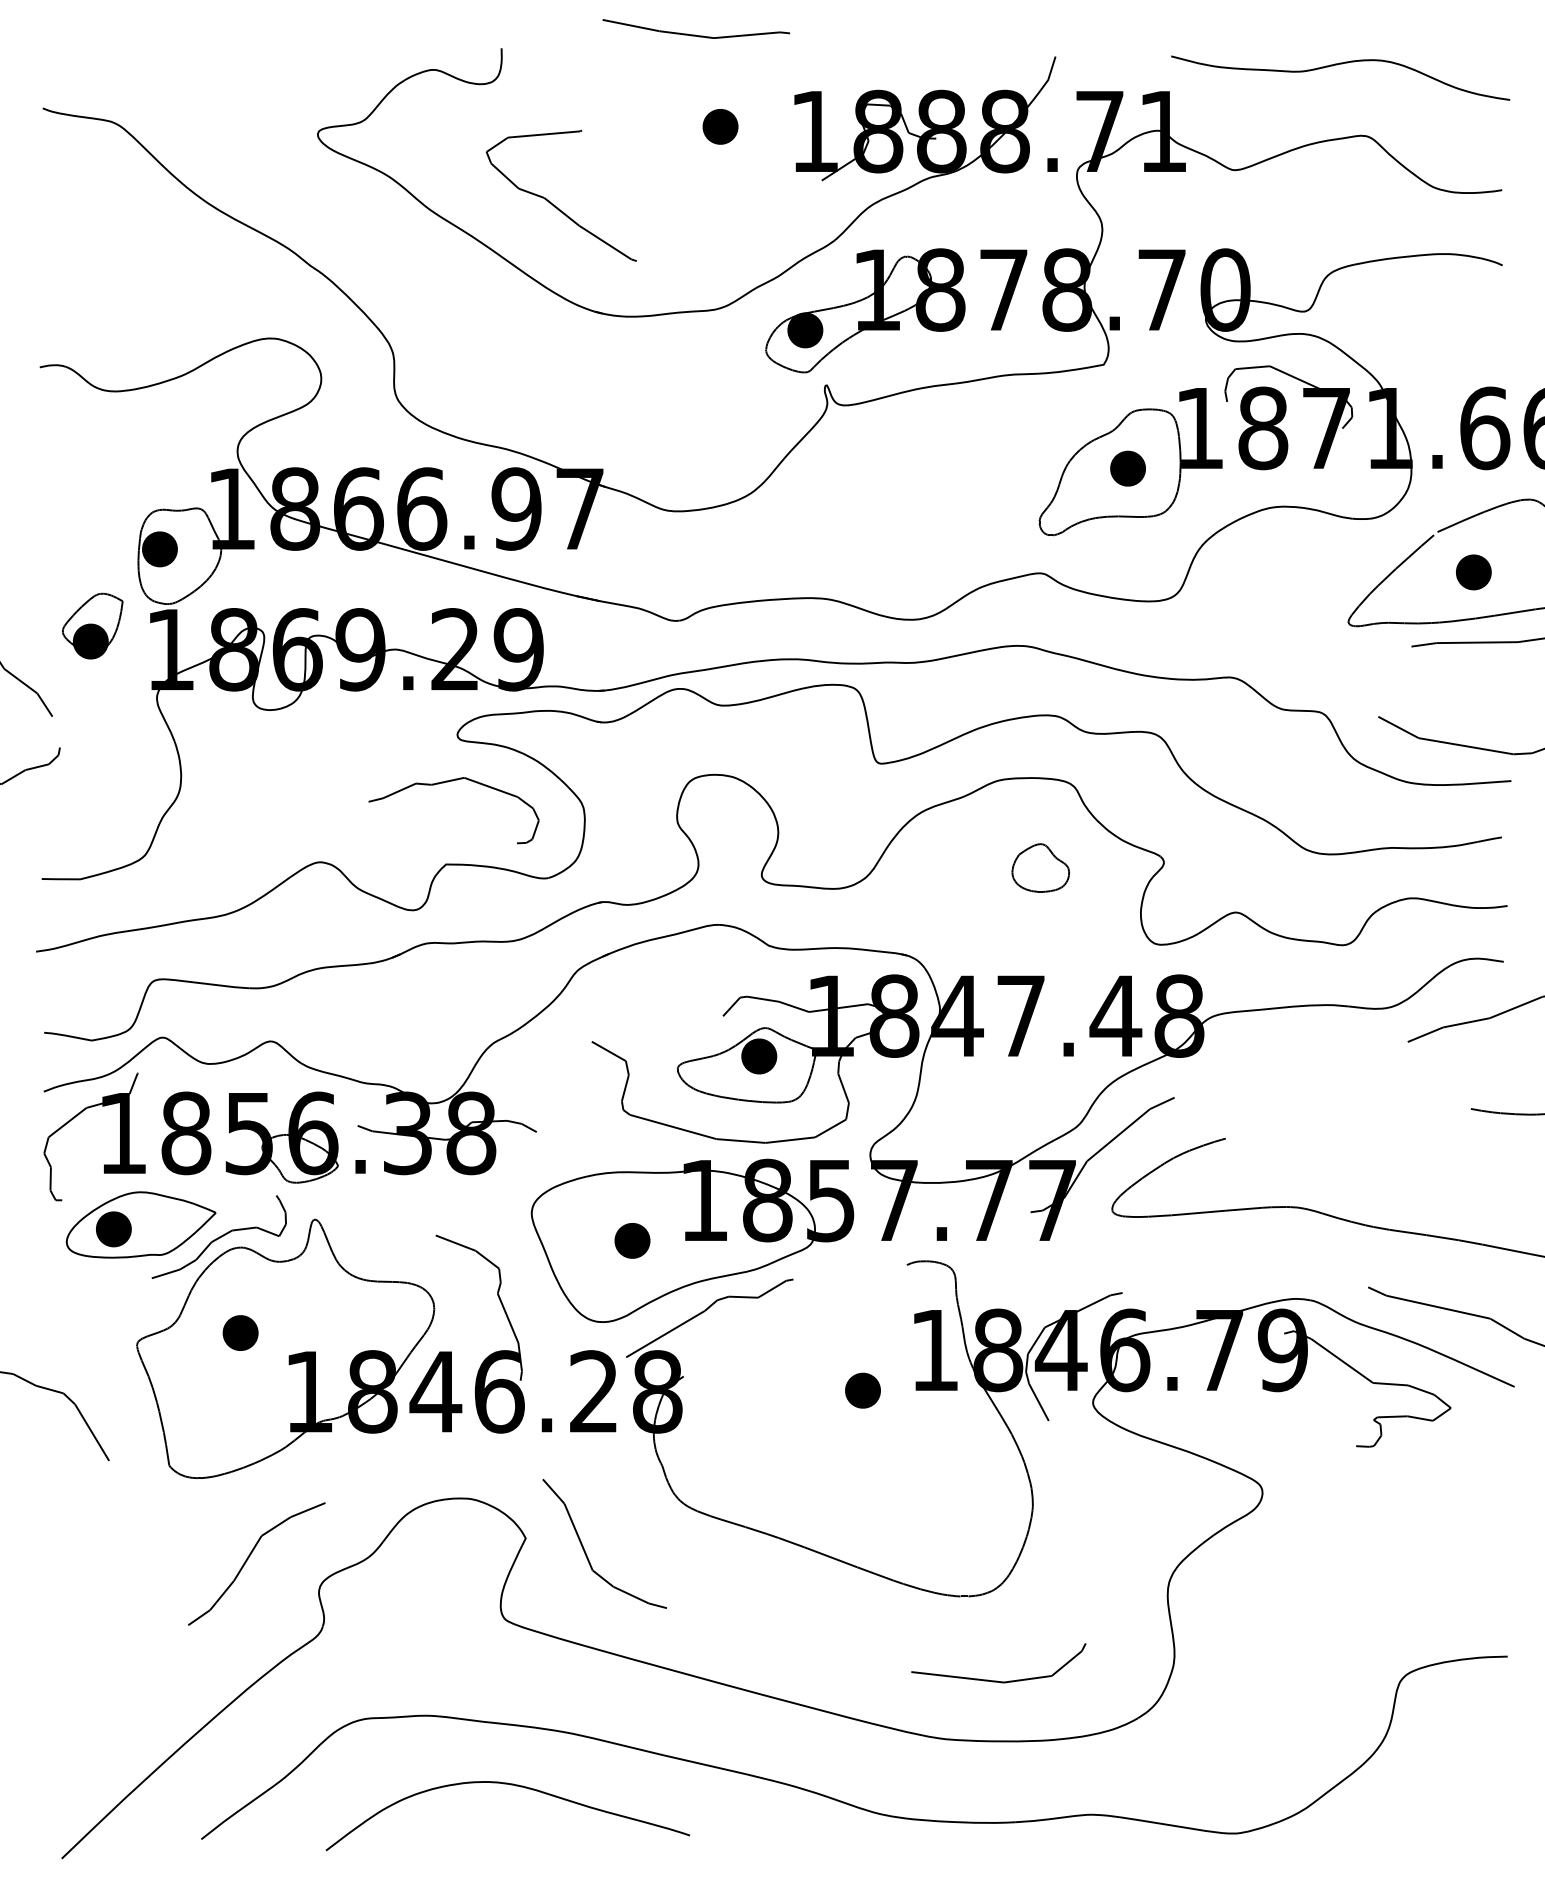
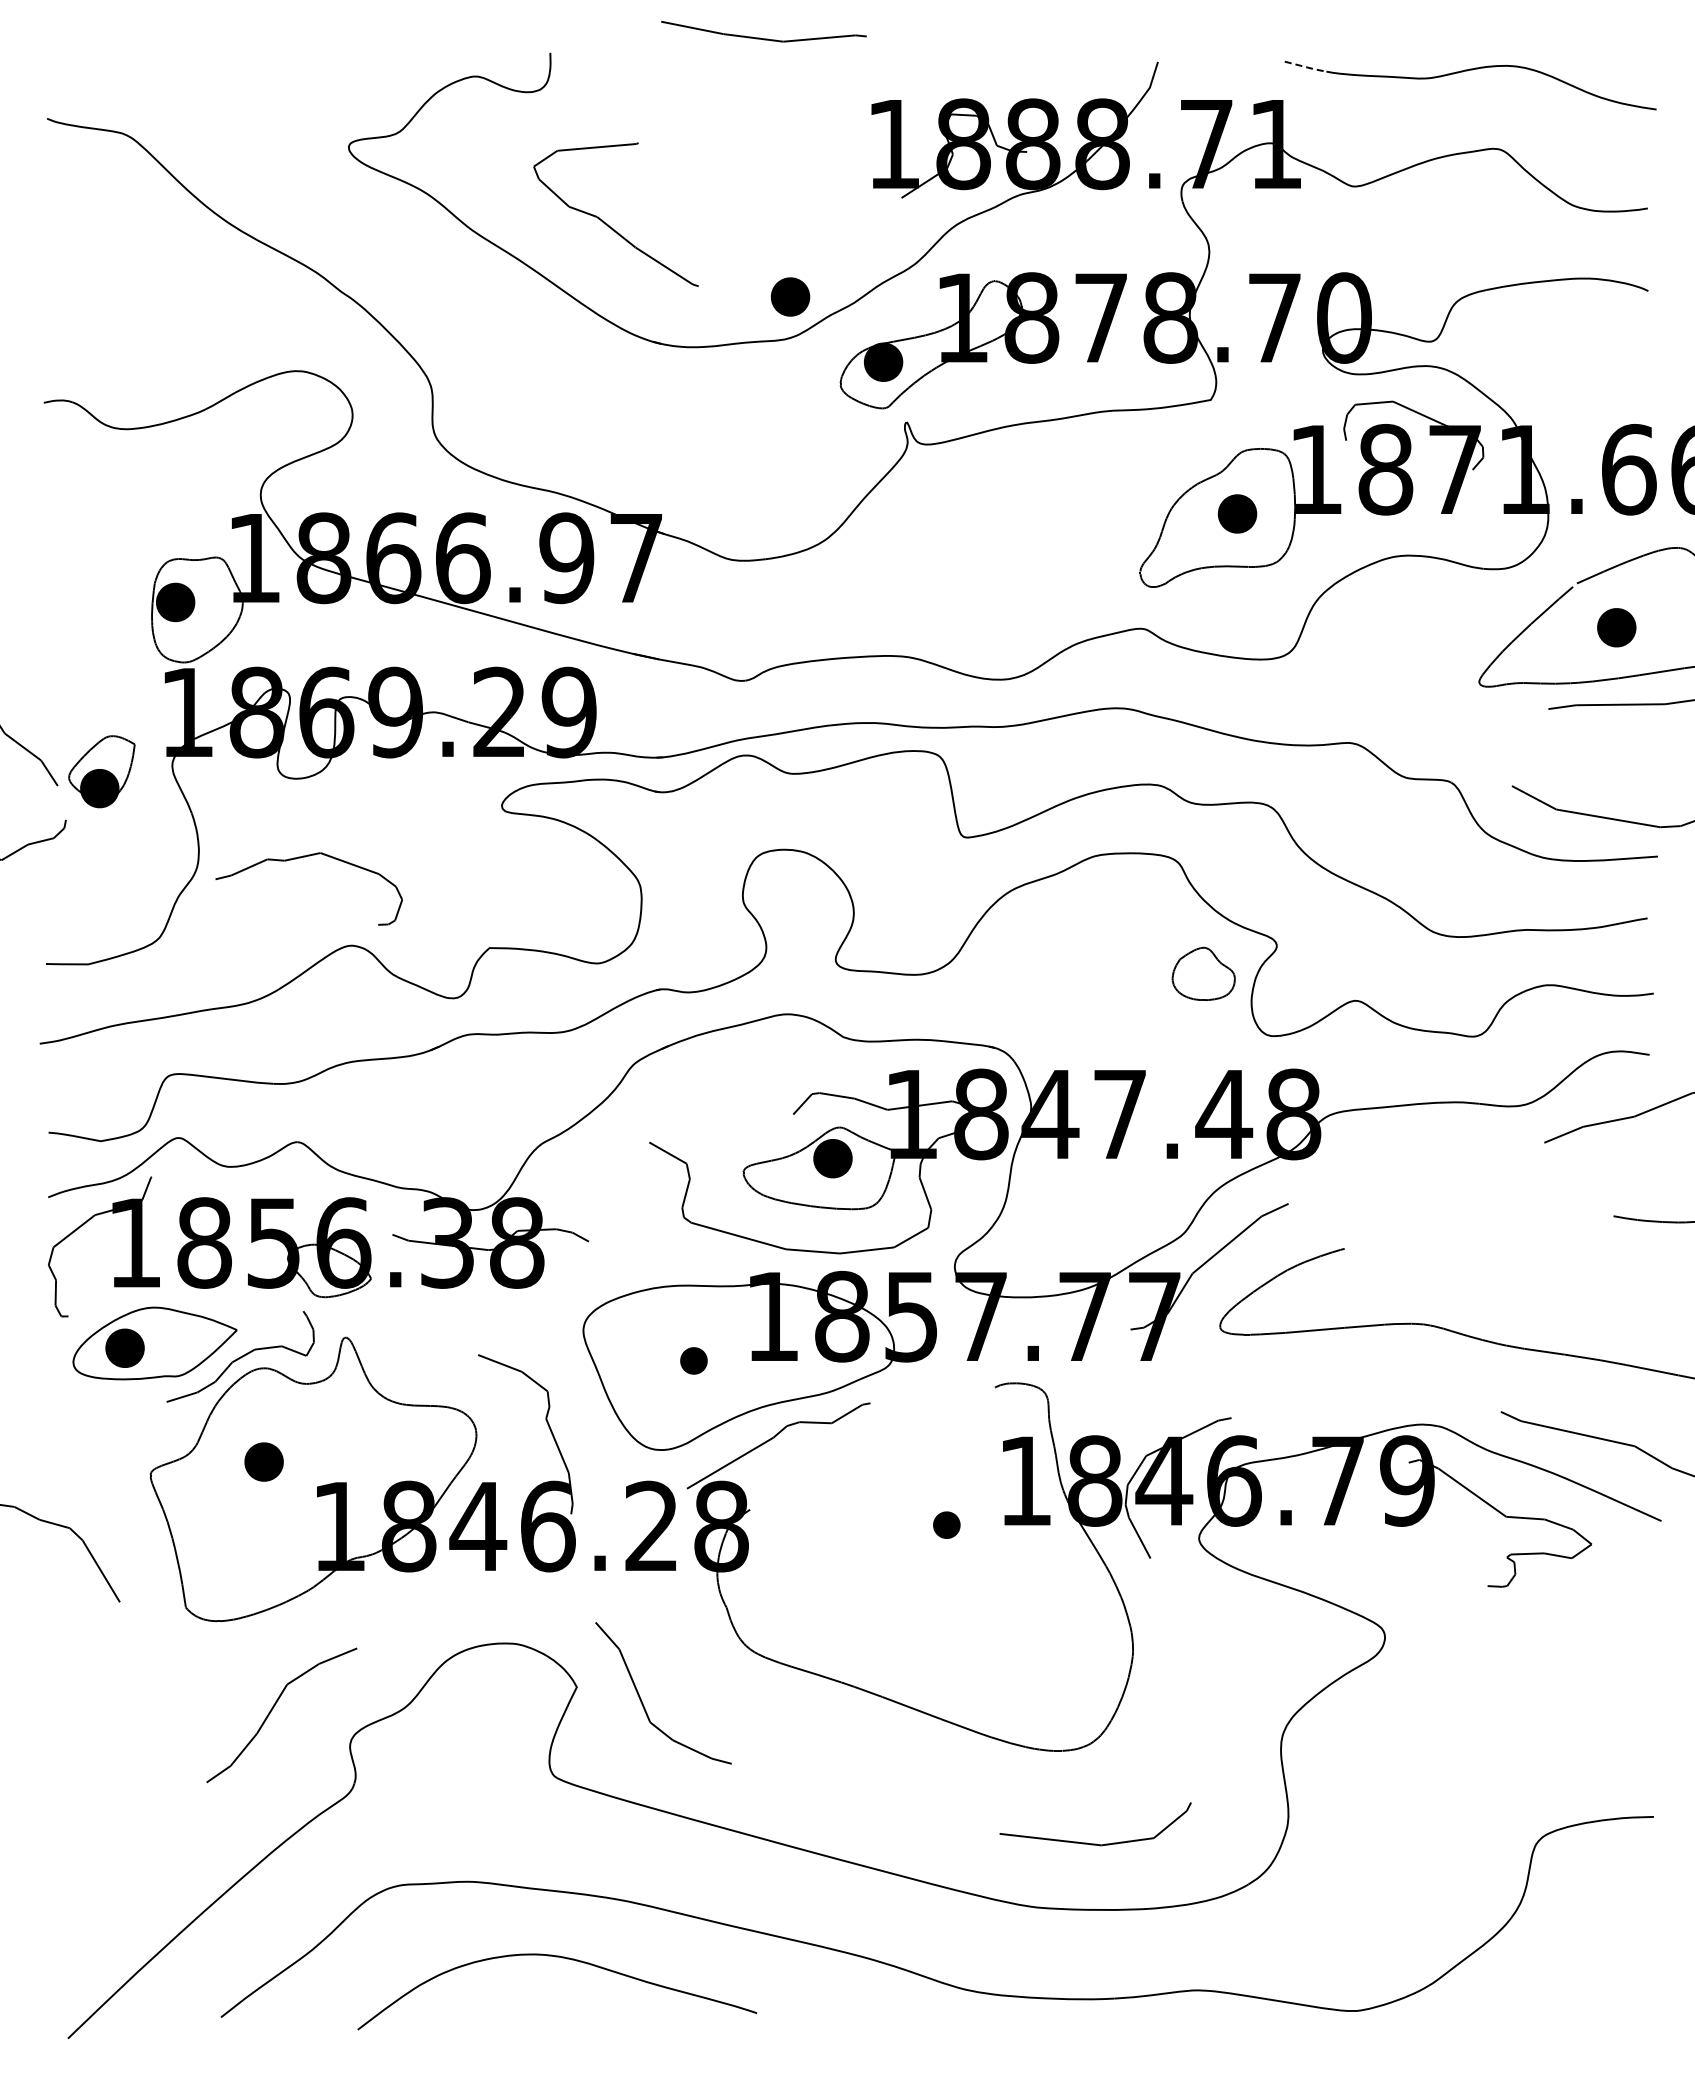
line: (1190, 61) -> (1306, 67), solid -> dashed
part: (720, 126) -> (790, 296), moved
part: (92, 625) -> (101, 771), moved
part: (446, 782) -> (300, 858), moved
part: (1040, 867) -> (1203, 973), moved
part: (632, 1240) -> (693, 1360), size x0.7
part: (862, 1389) -> (946, 1524), size x0.7

